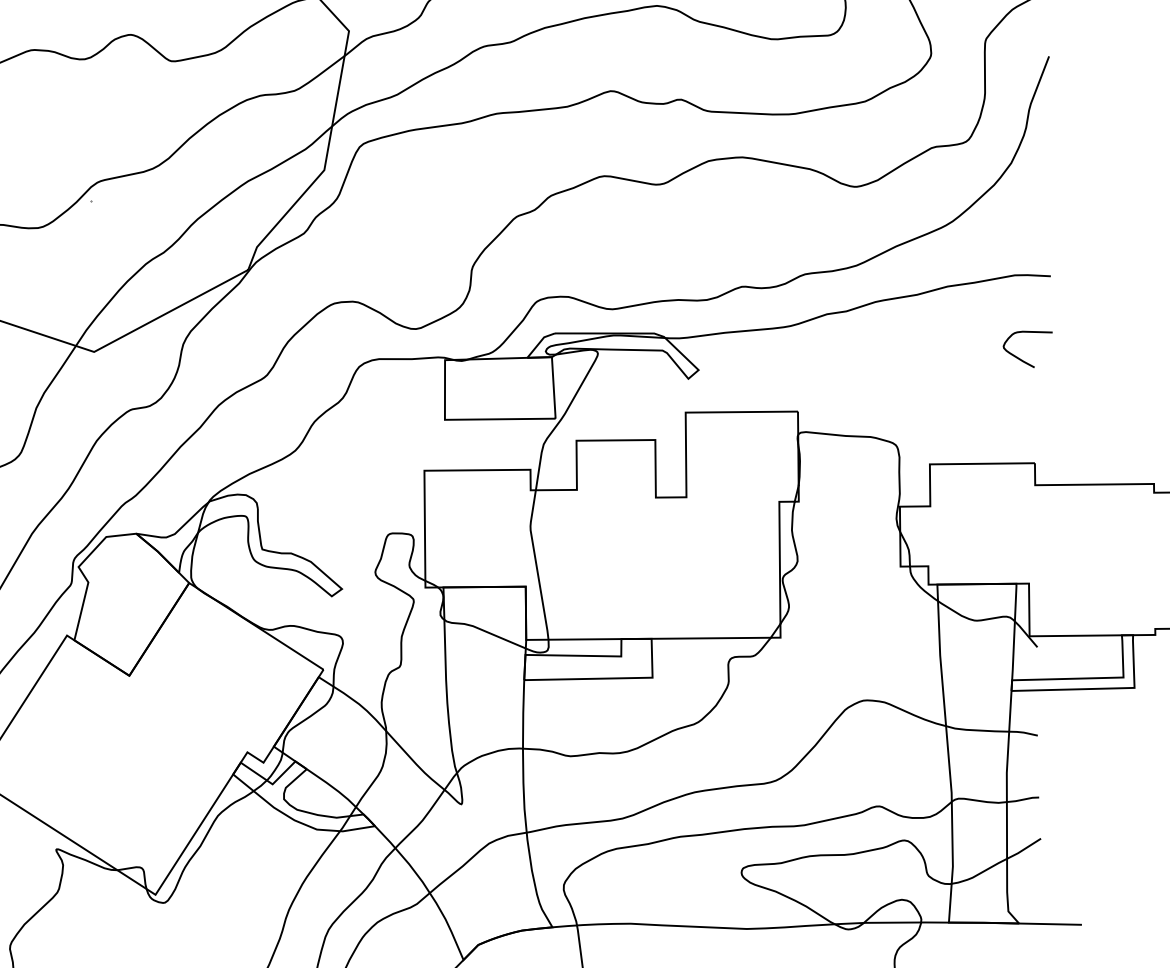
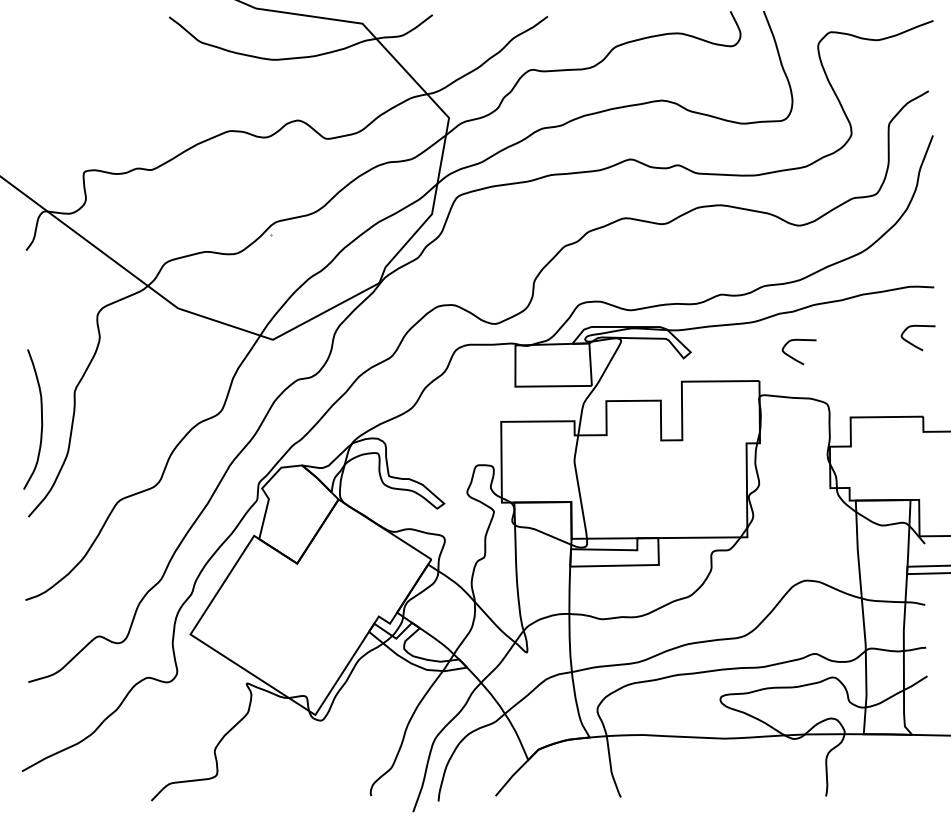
curve: (850, 379) -> (795, 358), added

